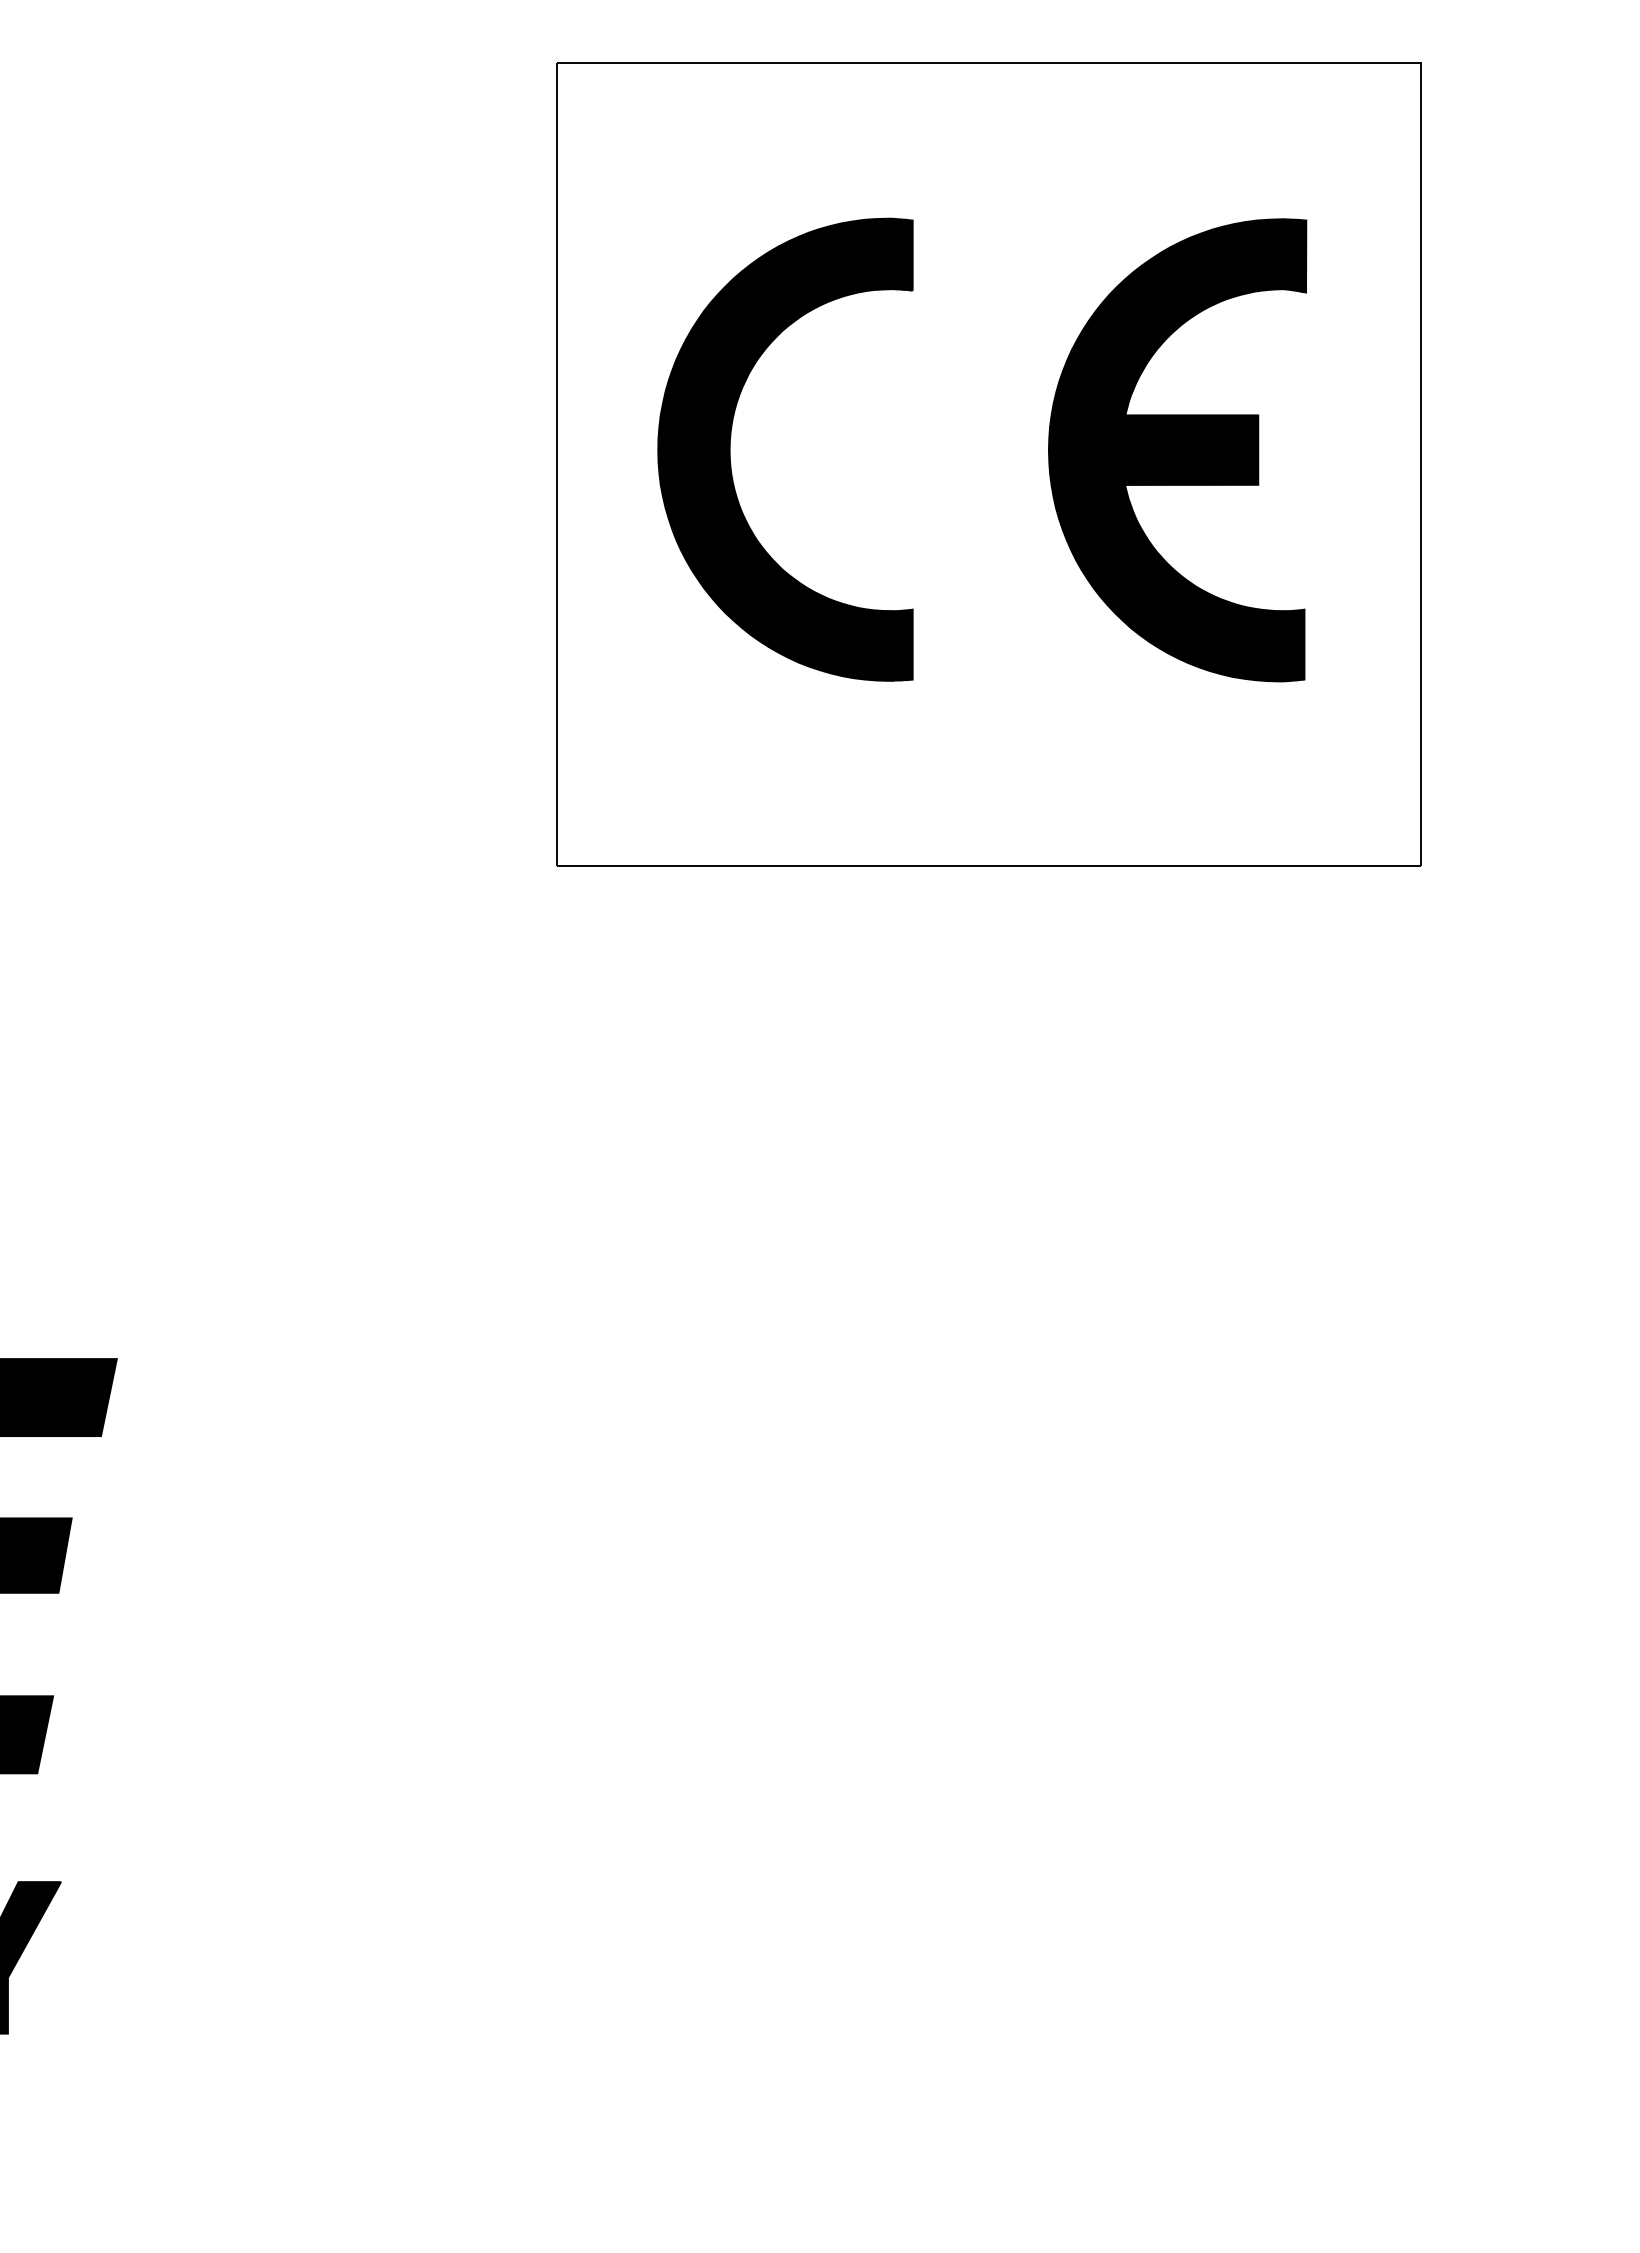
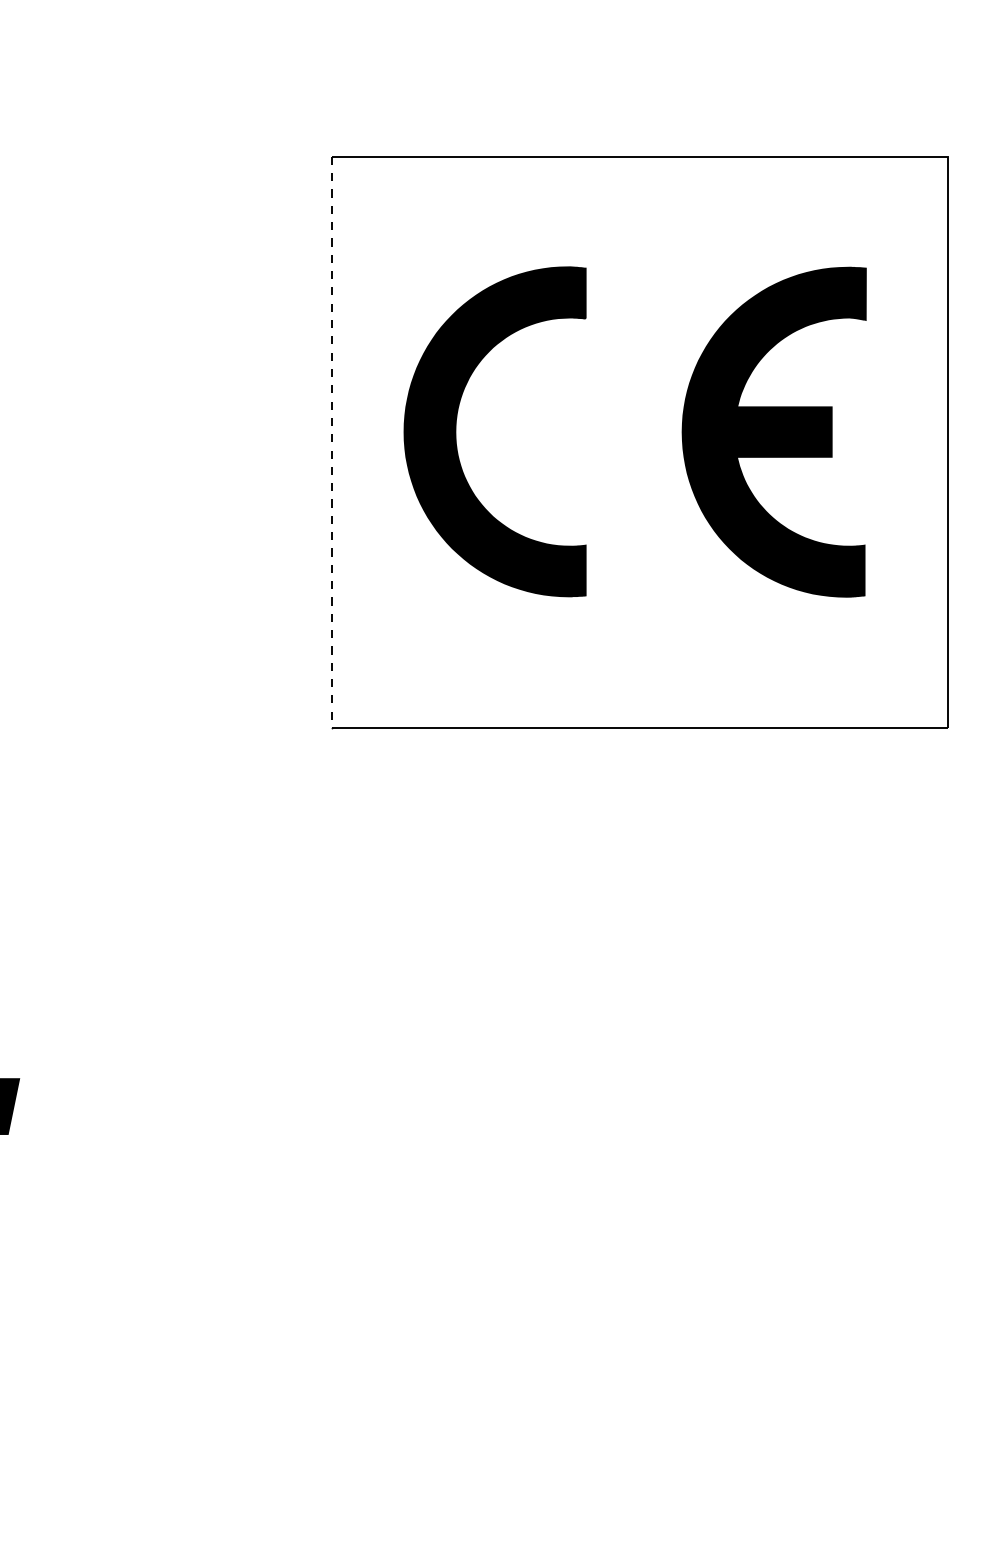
line: (556, 465) -> (332, 443), solid -> dashed

